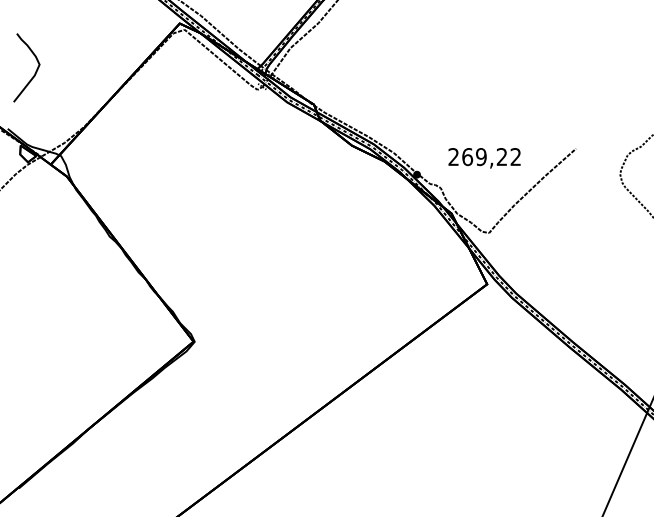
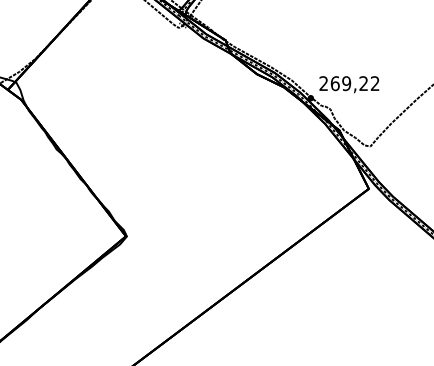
text: (484, 158) -> (349, 84), moved

